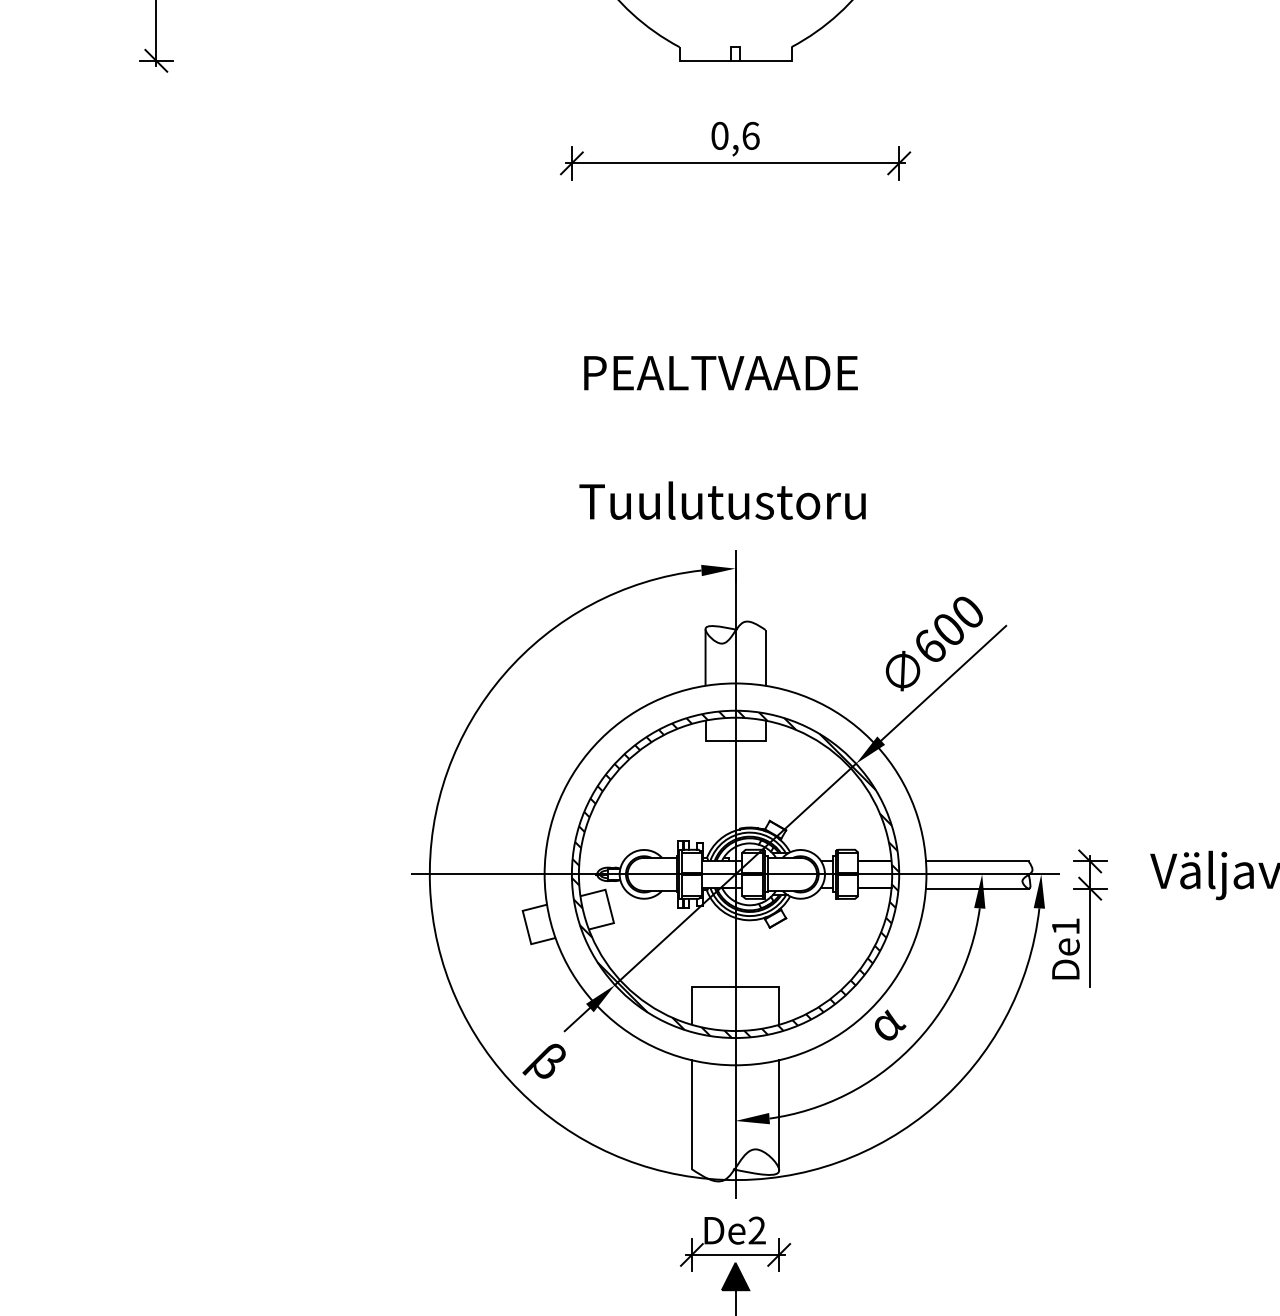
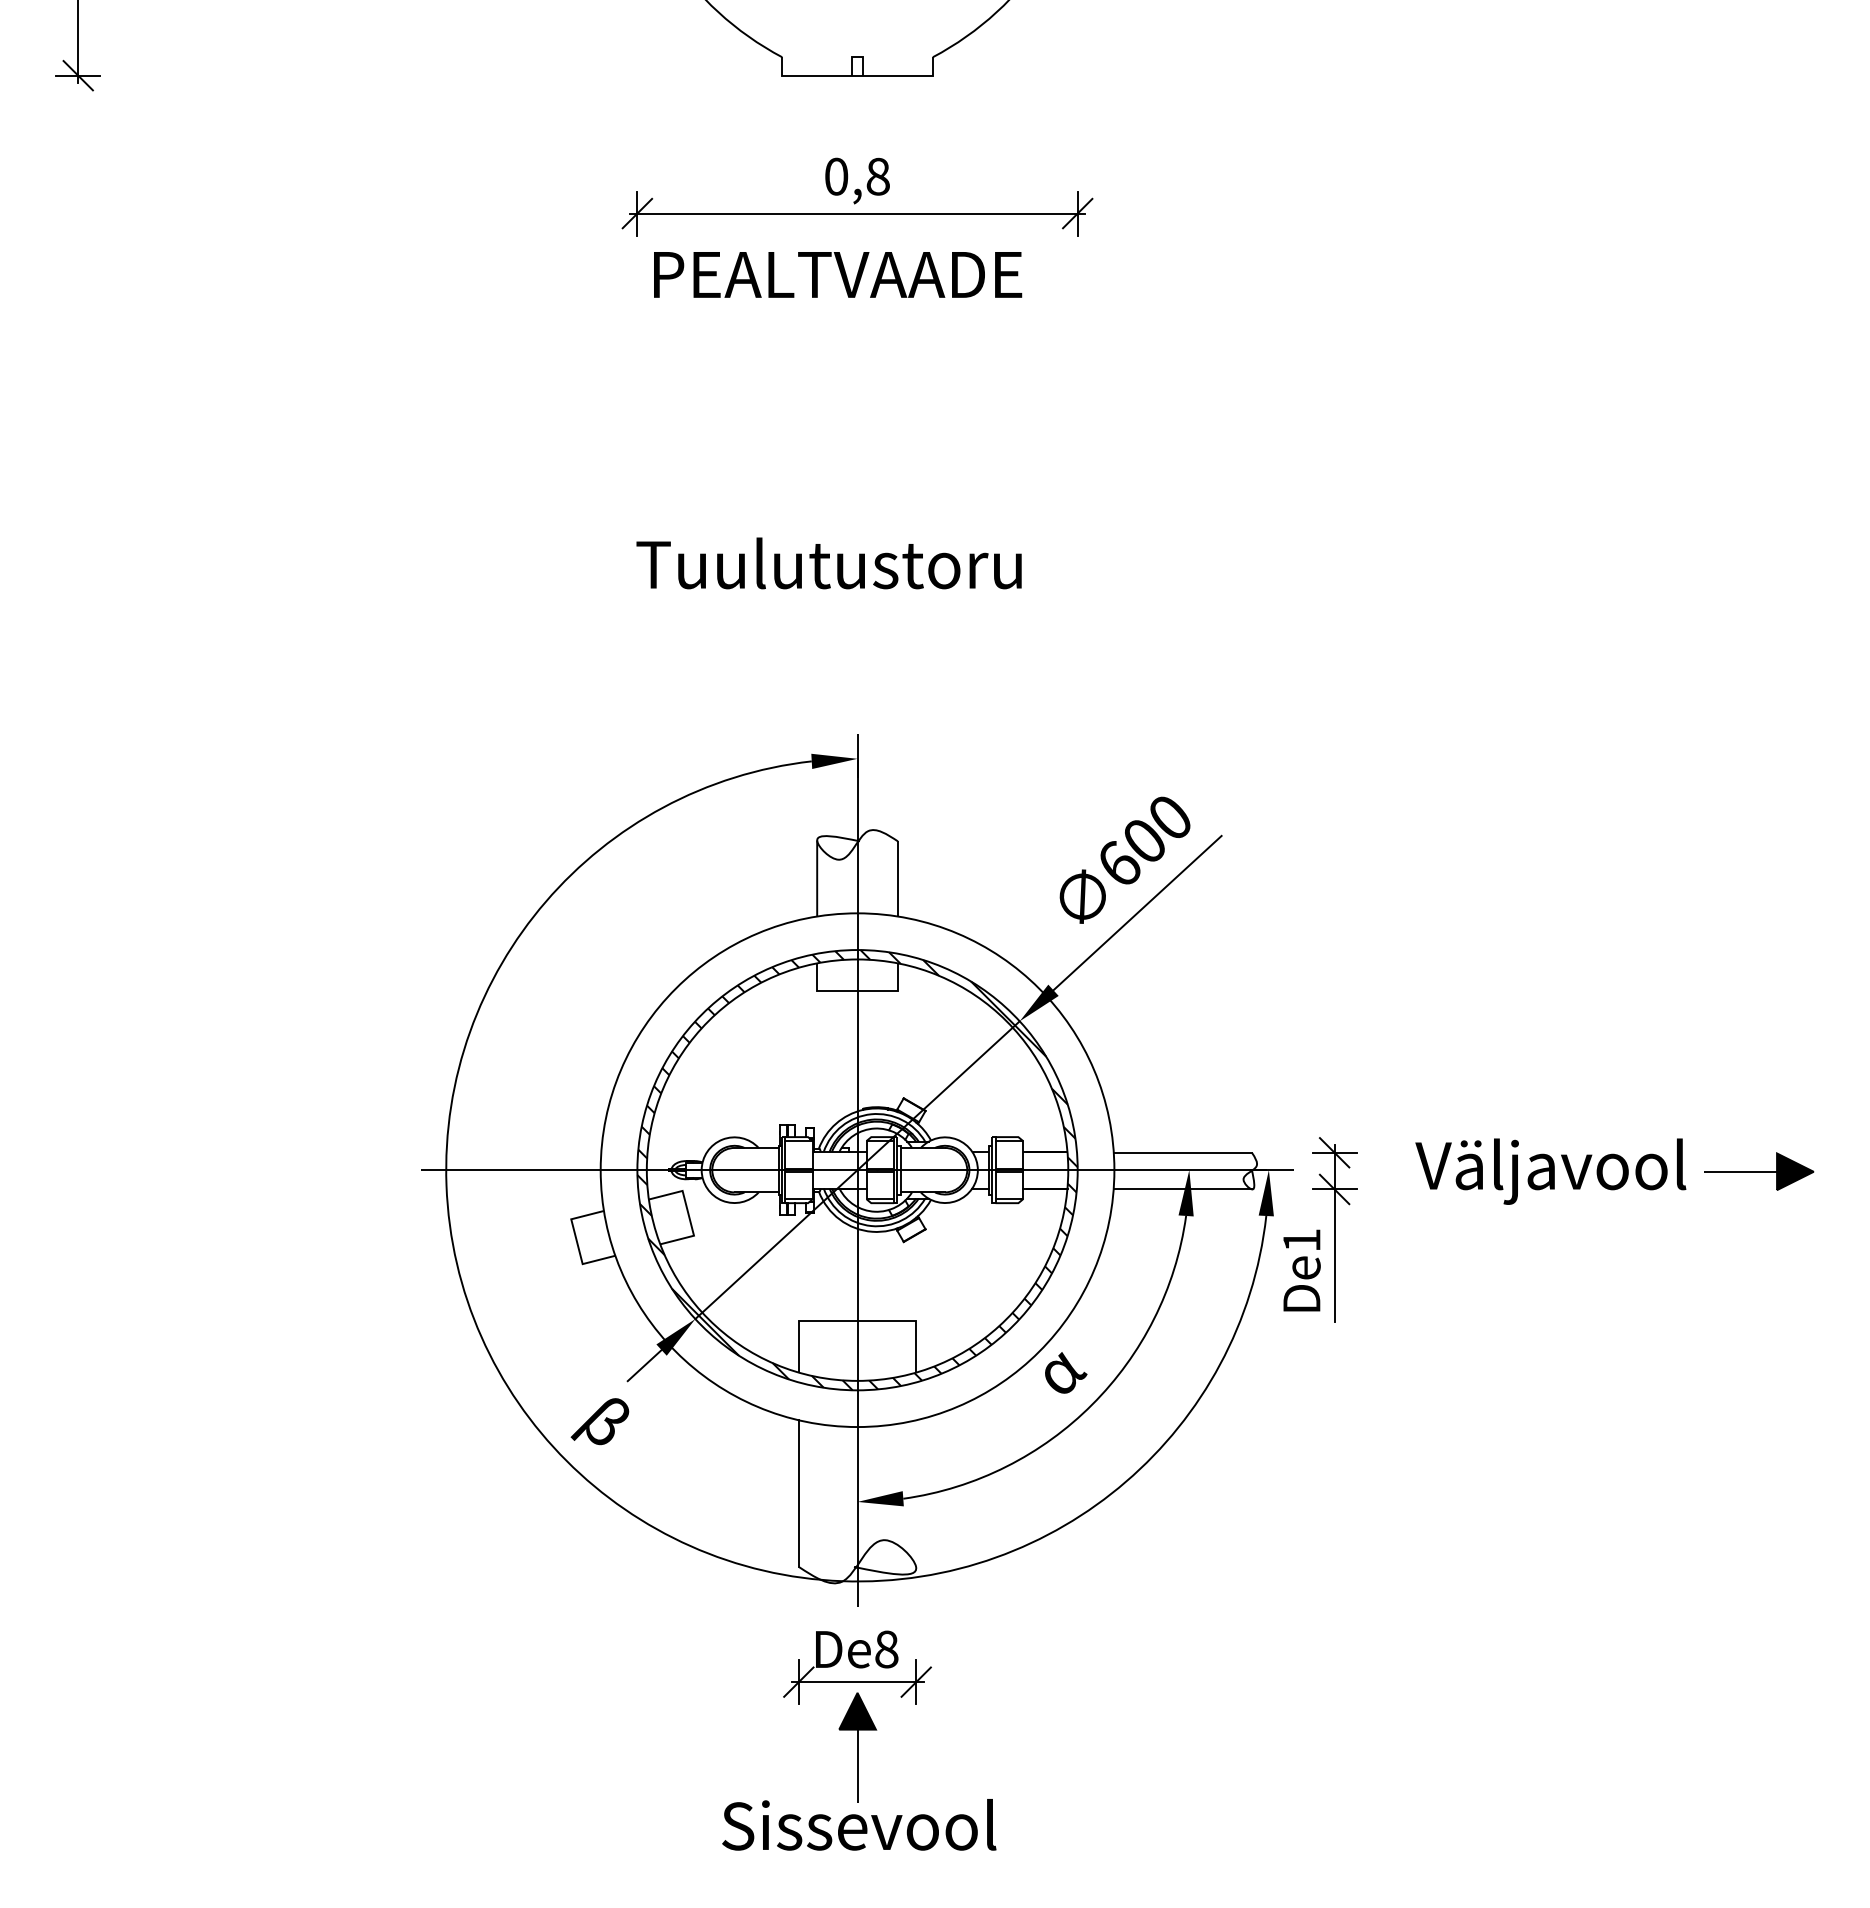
text: (751, 135) -> (878, 176), 0,6 -> 0,8
text: (721, 372) -> (838, 274), moved
text: (722, 500) -> (828, 563), moved
line: (779, 1114) -> (916, 1493), removed
text: (757, 1230) -> (886, 1649), De2 -> De8

